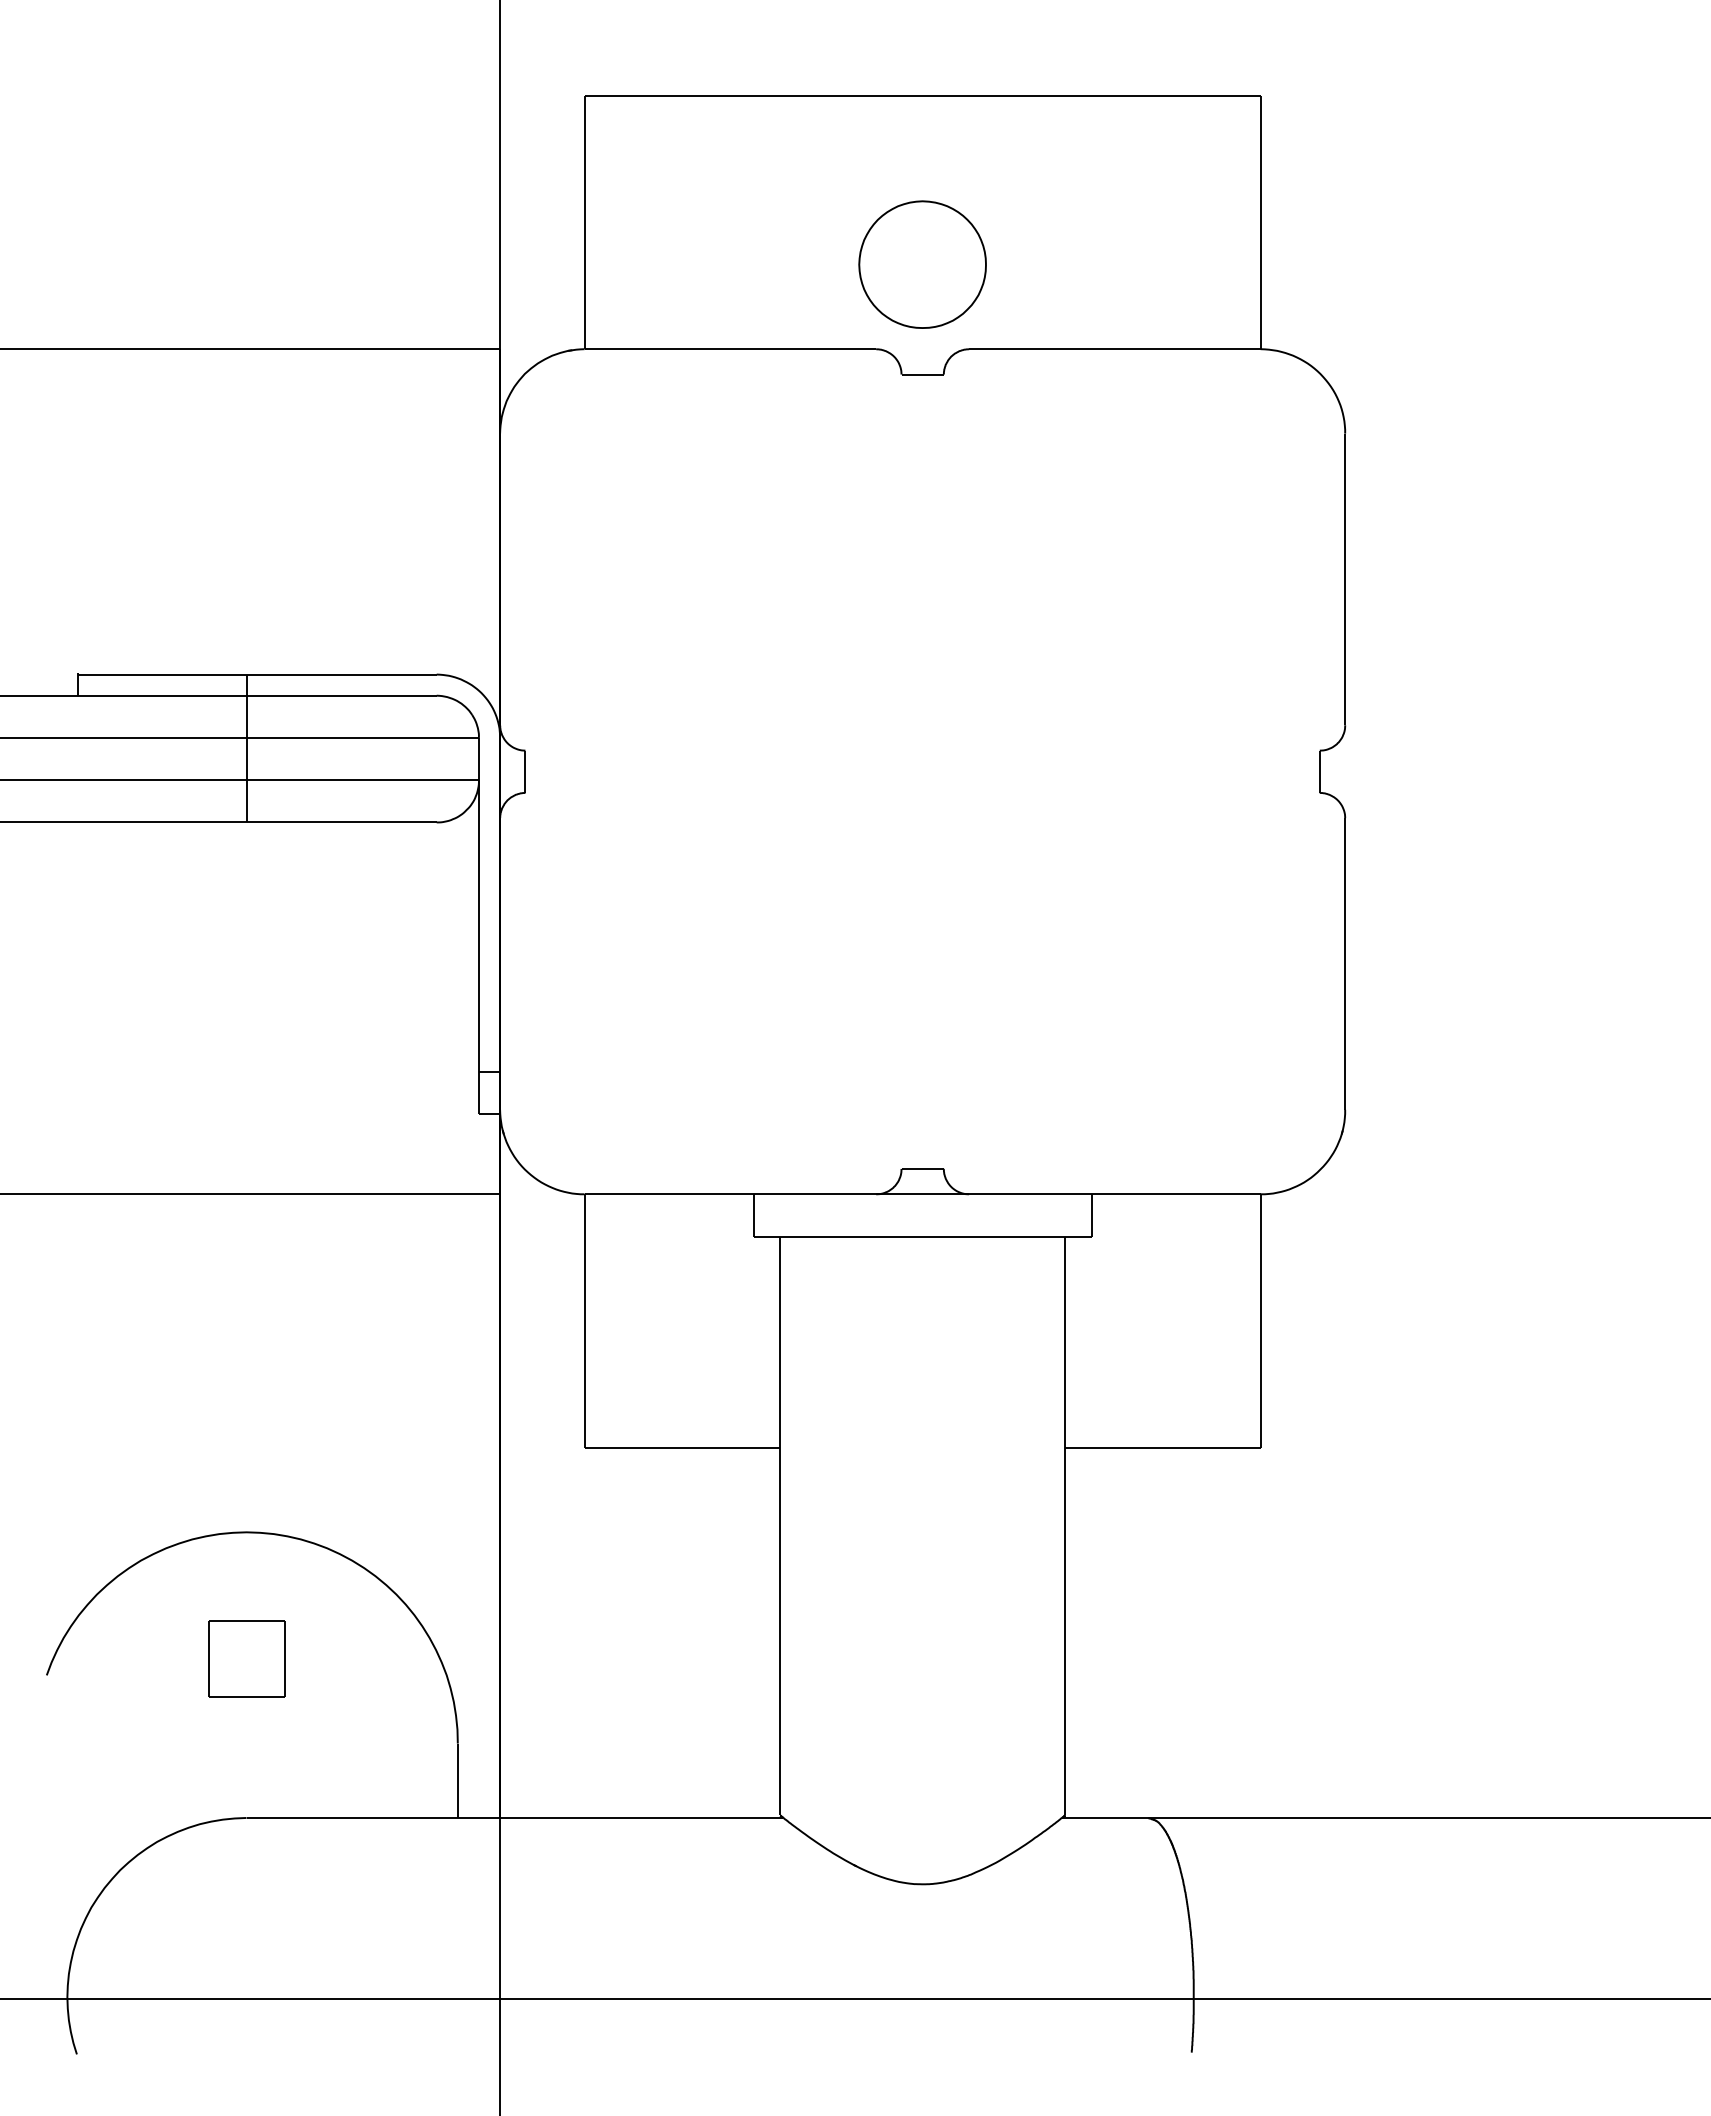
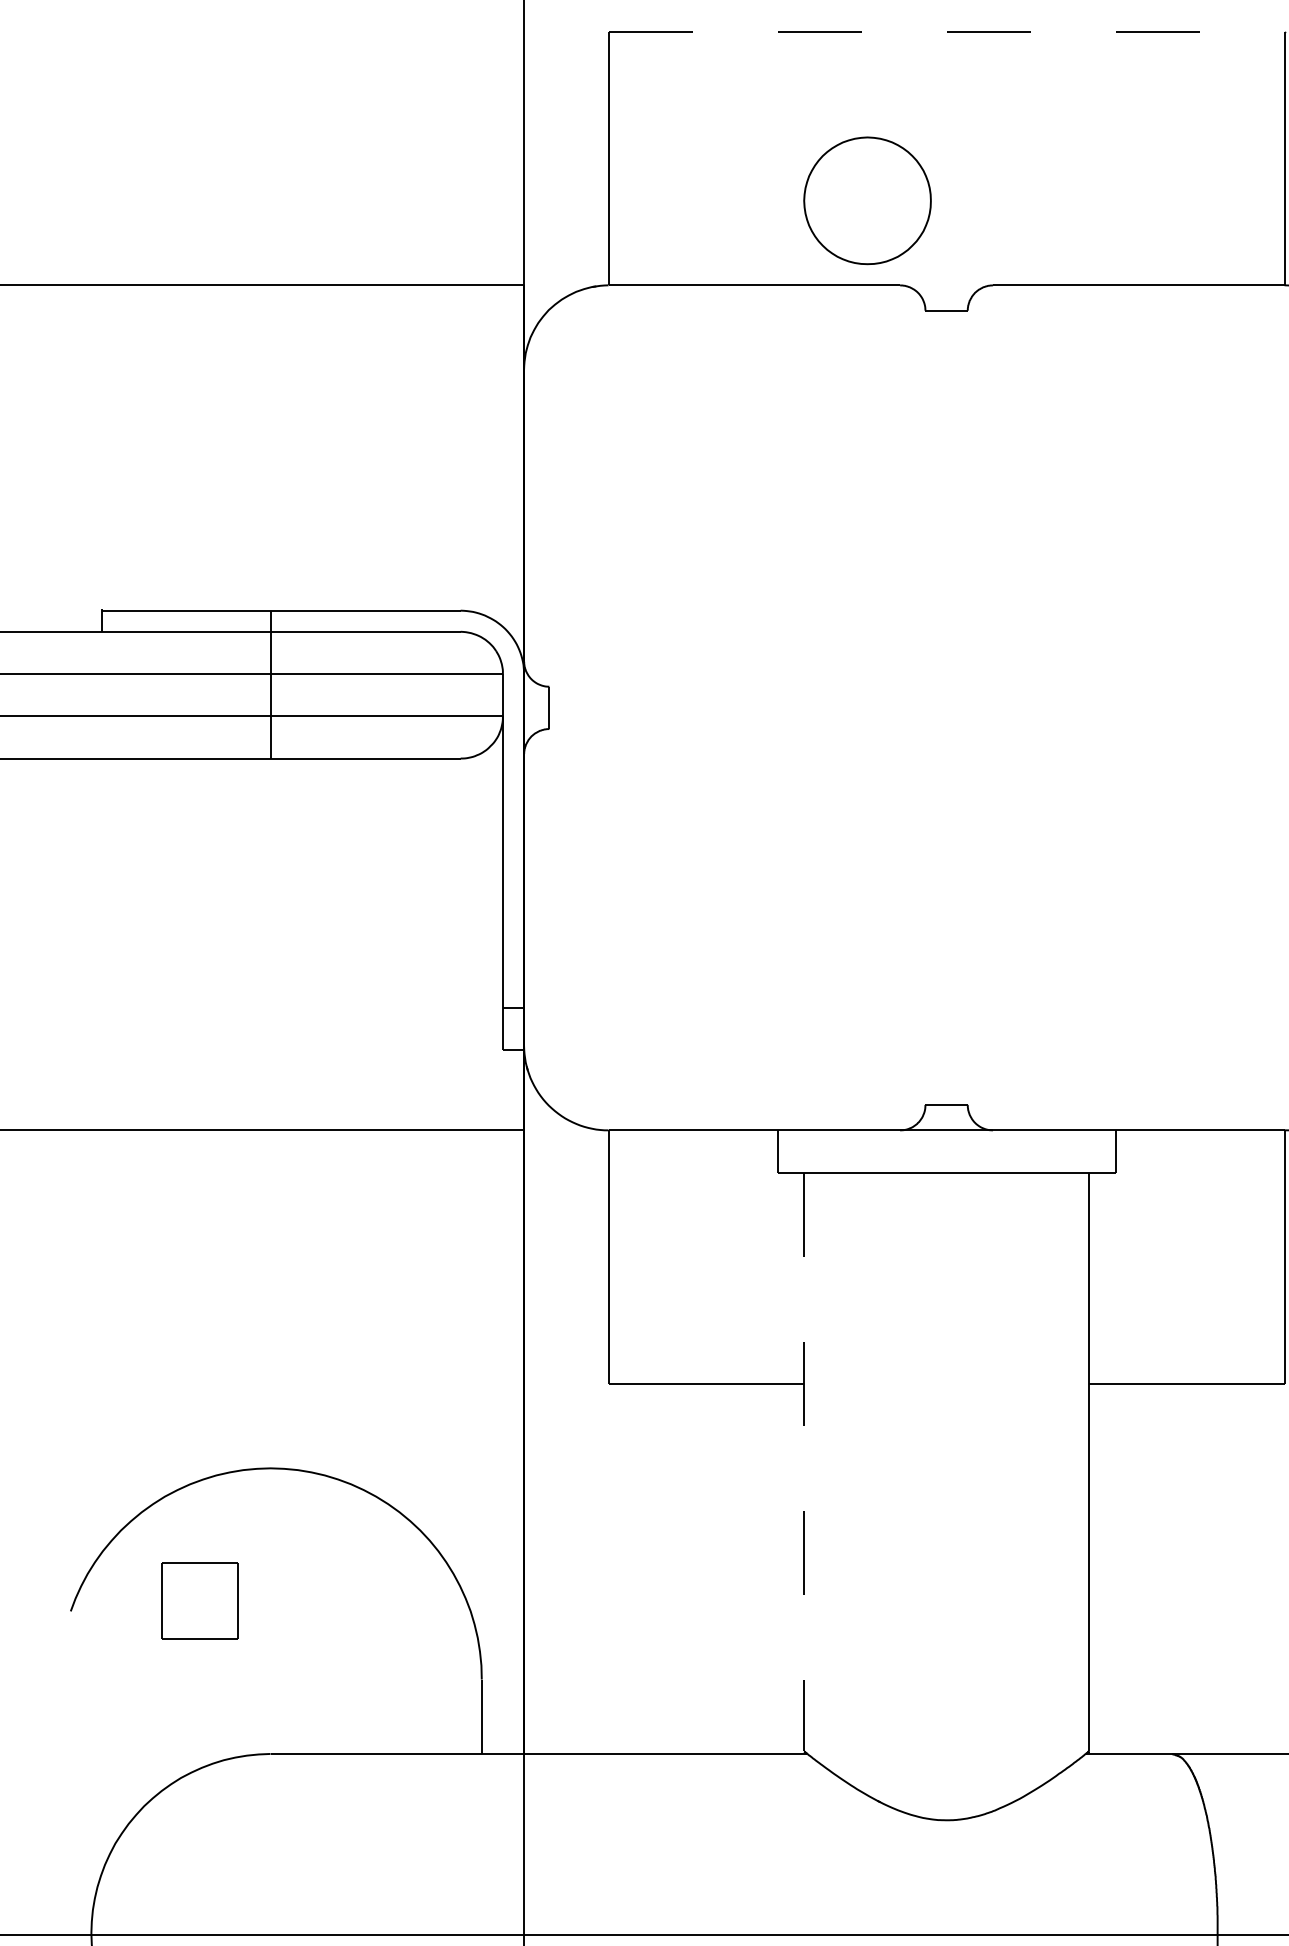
line: (923, 95) -> (947, 31), solid -> dashed
part: (922, 264) -> (867, 200), moved
line: (780, 1526) -> (804, 1462), solid -> dashed
part: (246, 1658) -> (199, 1600), moved

